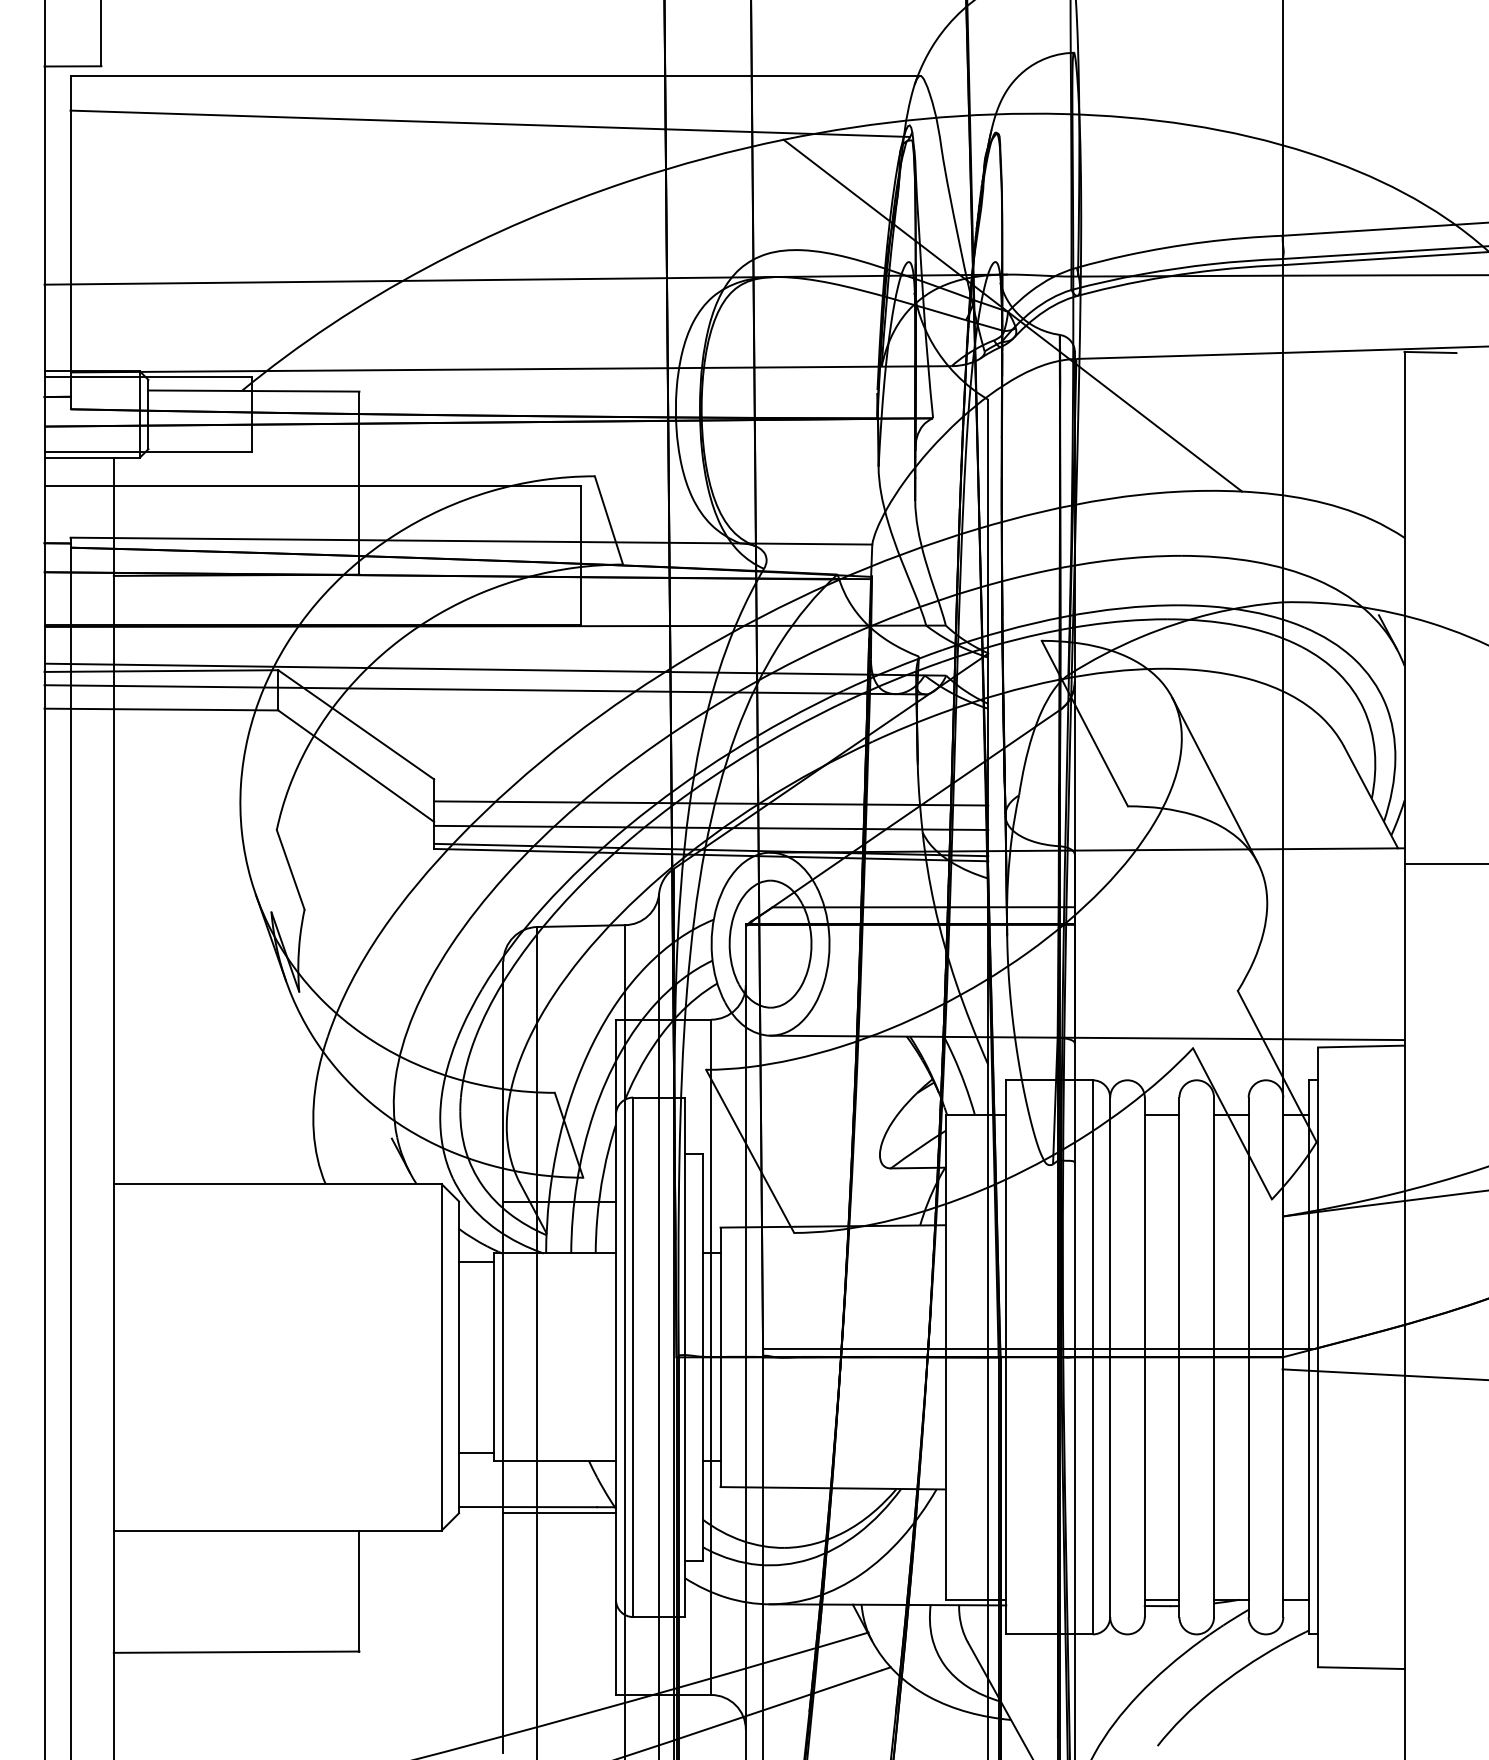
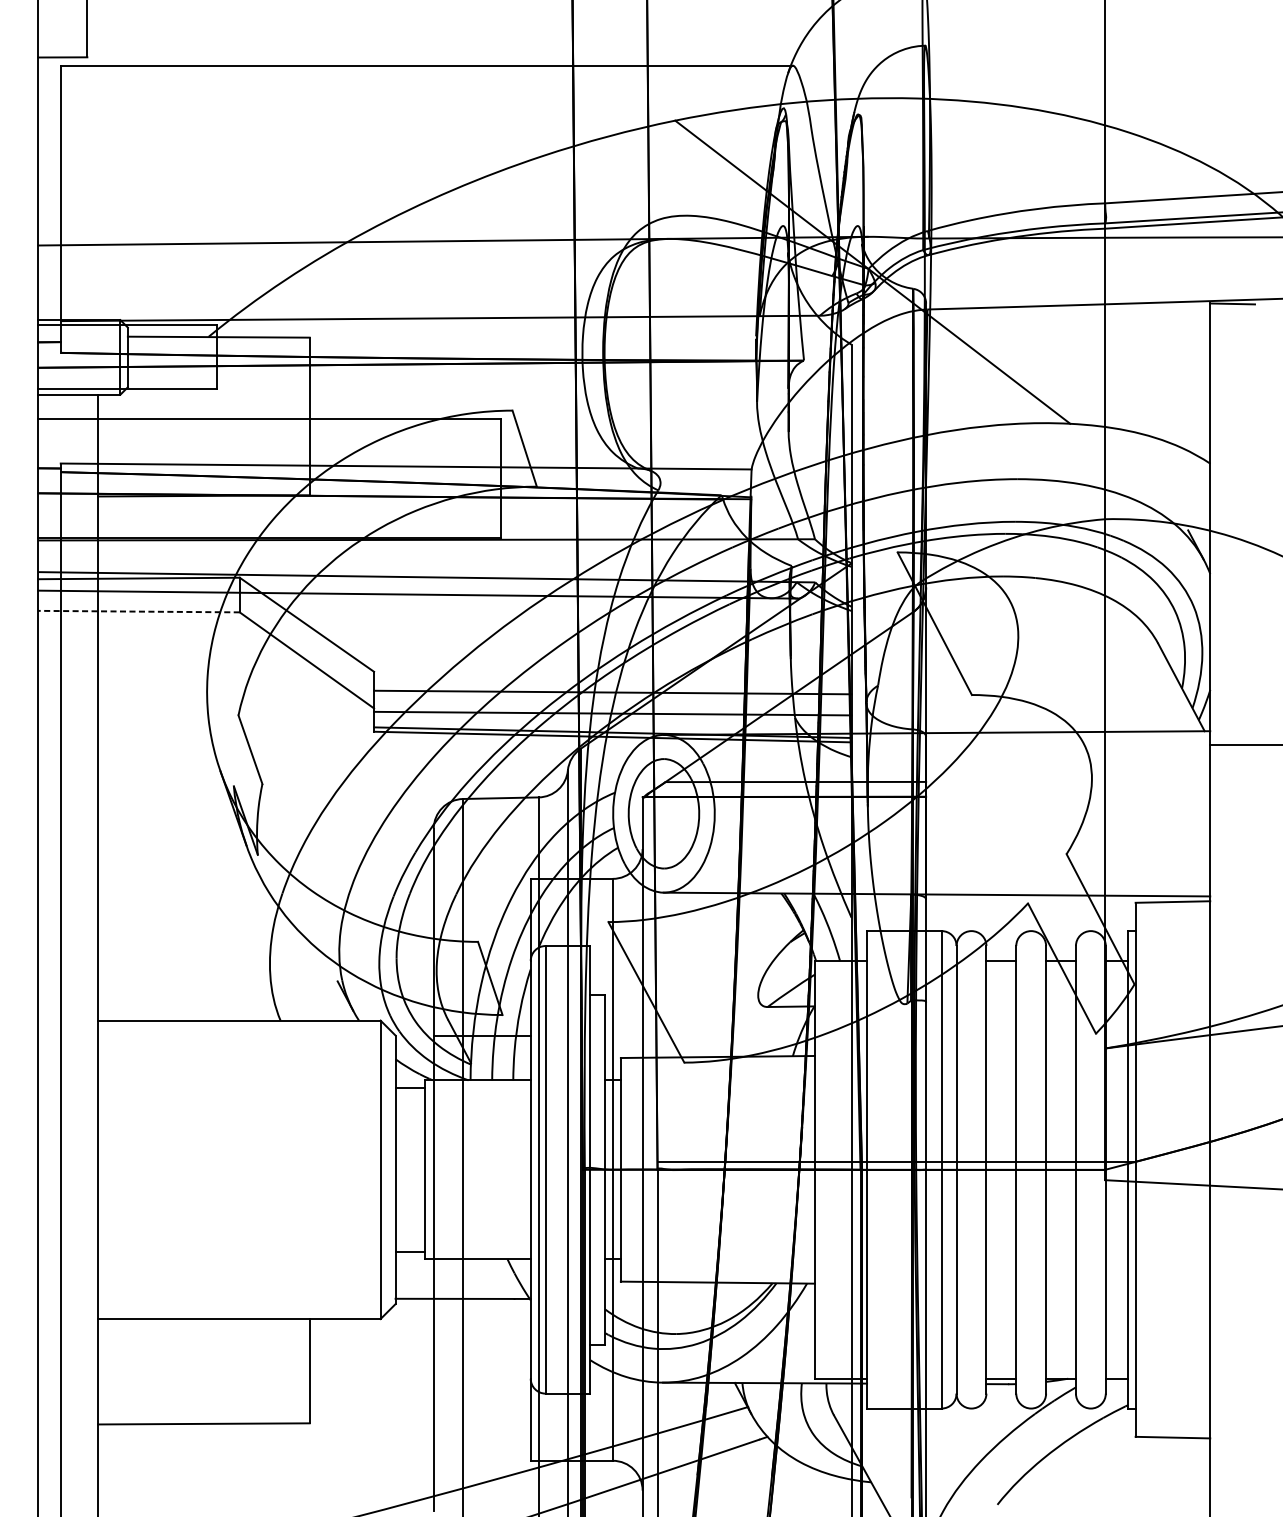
line: (489, 123) -> (421, 106), removed
line: (161, 709) -> (139, 611), solid -> dashed
line: (1214, 780) -> (1046, 672), removed
line: (559, 1513) -> (482, 1304), removed

